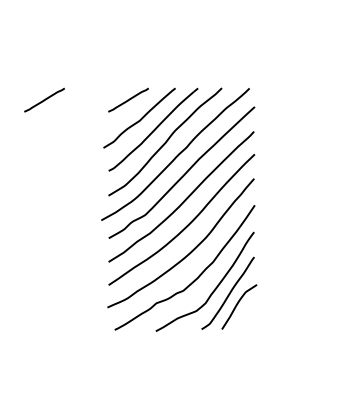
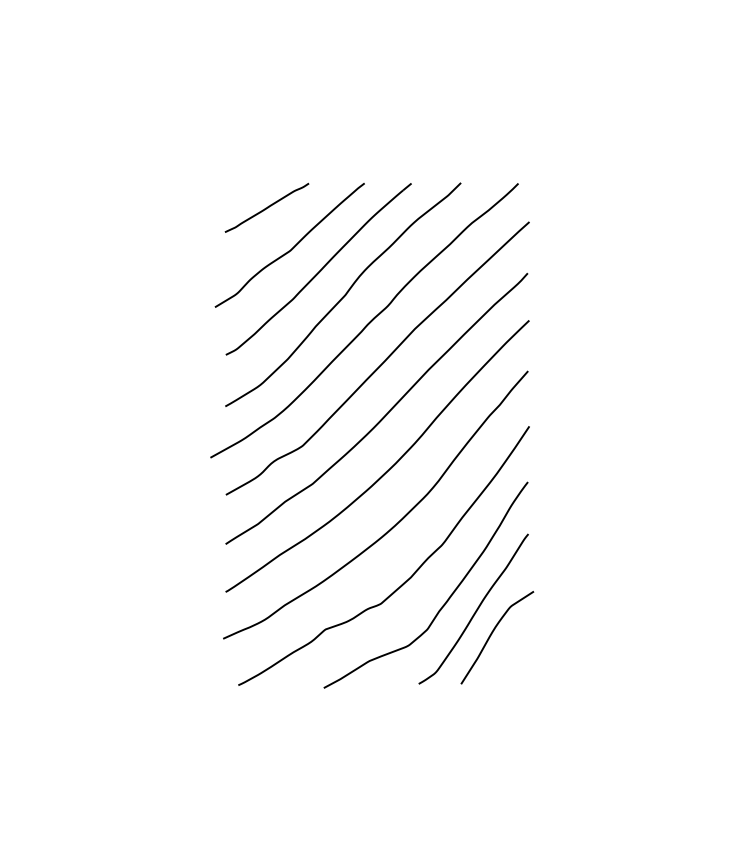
line: (44, 99) -> (92, 206), removed

